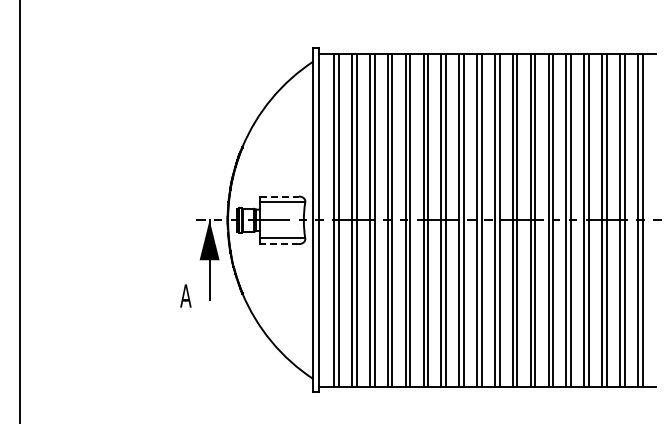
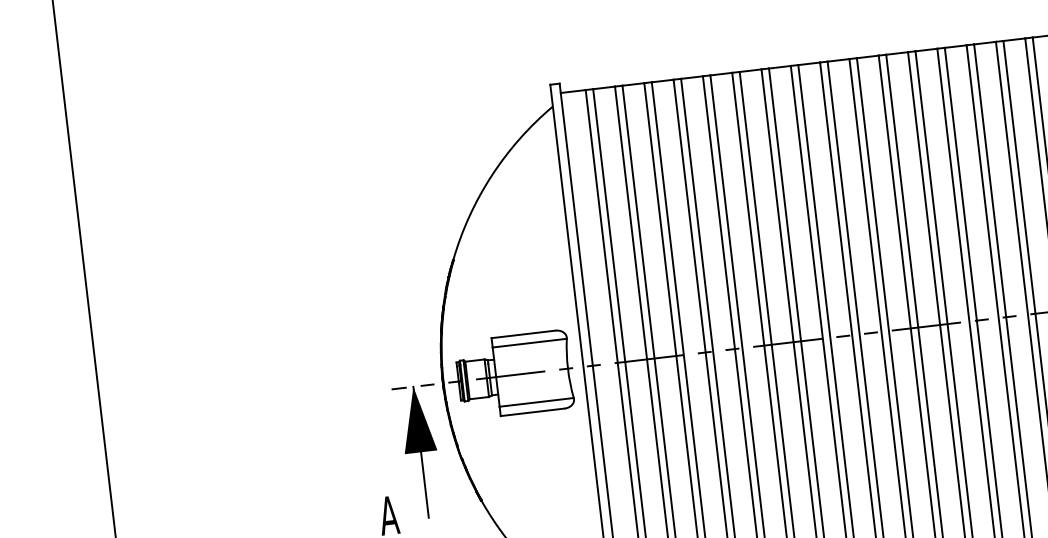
line: (280, 196) -> (525, 334), dashed -> solid
line: (279, 244) -> (532, 413), dashed -> solid

